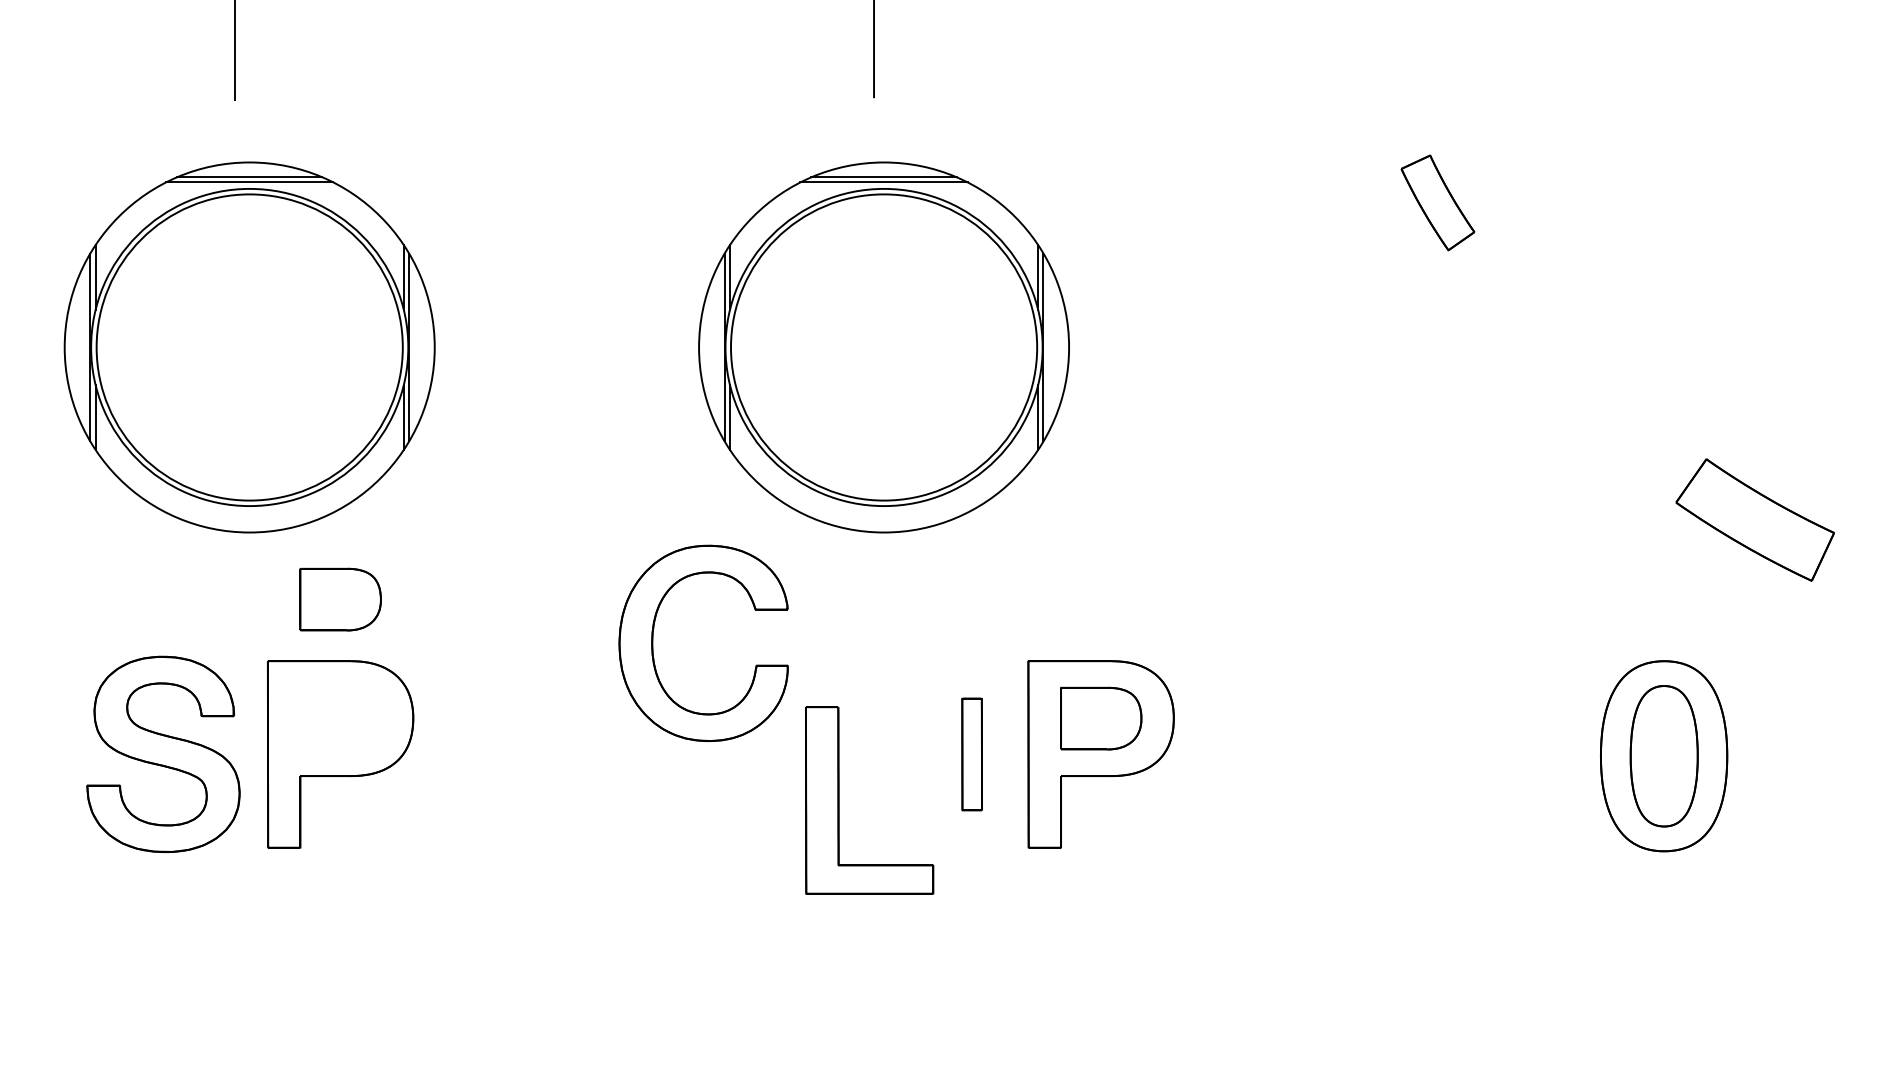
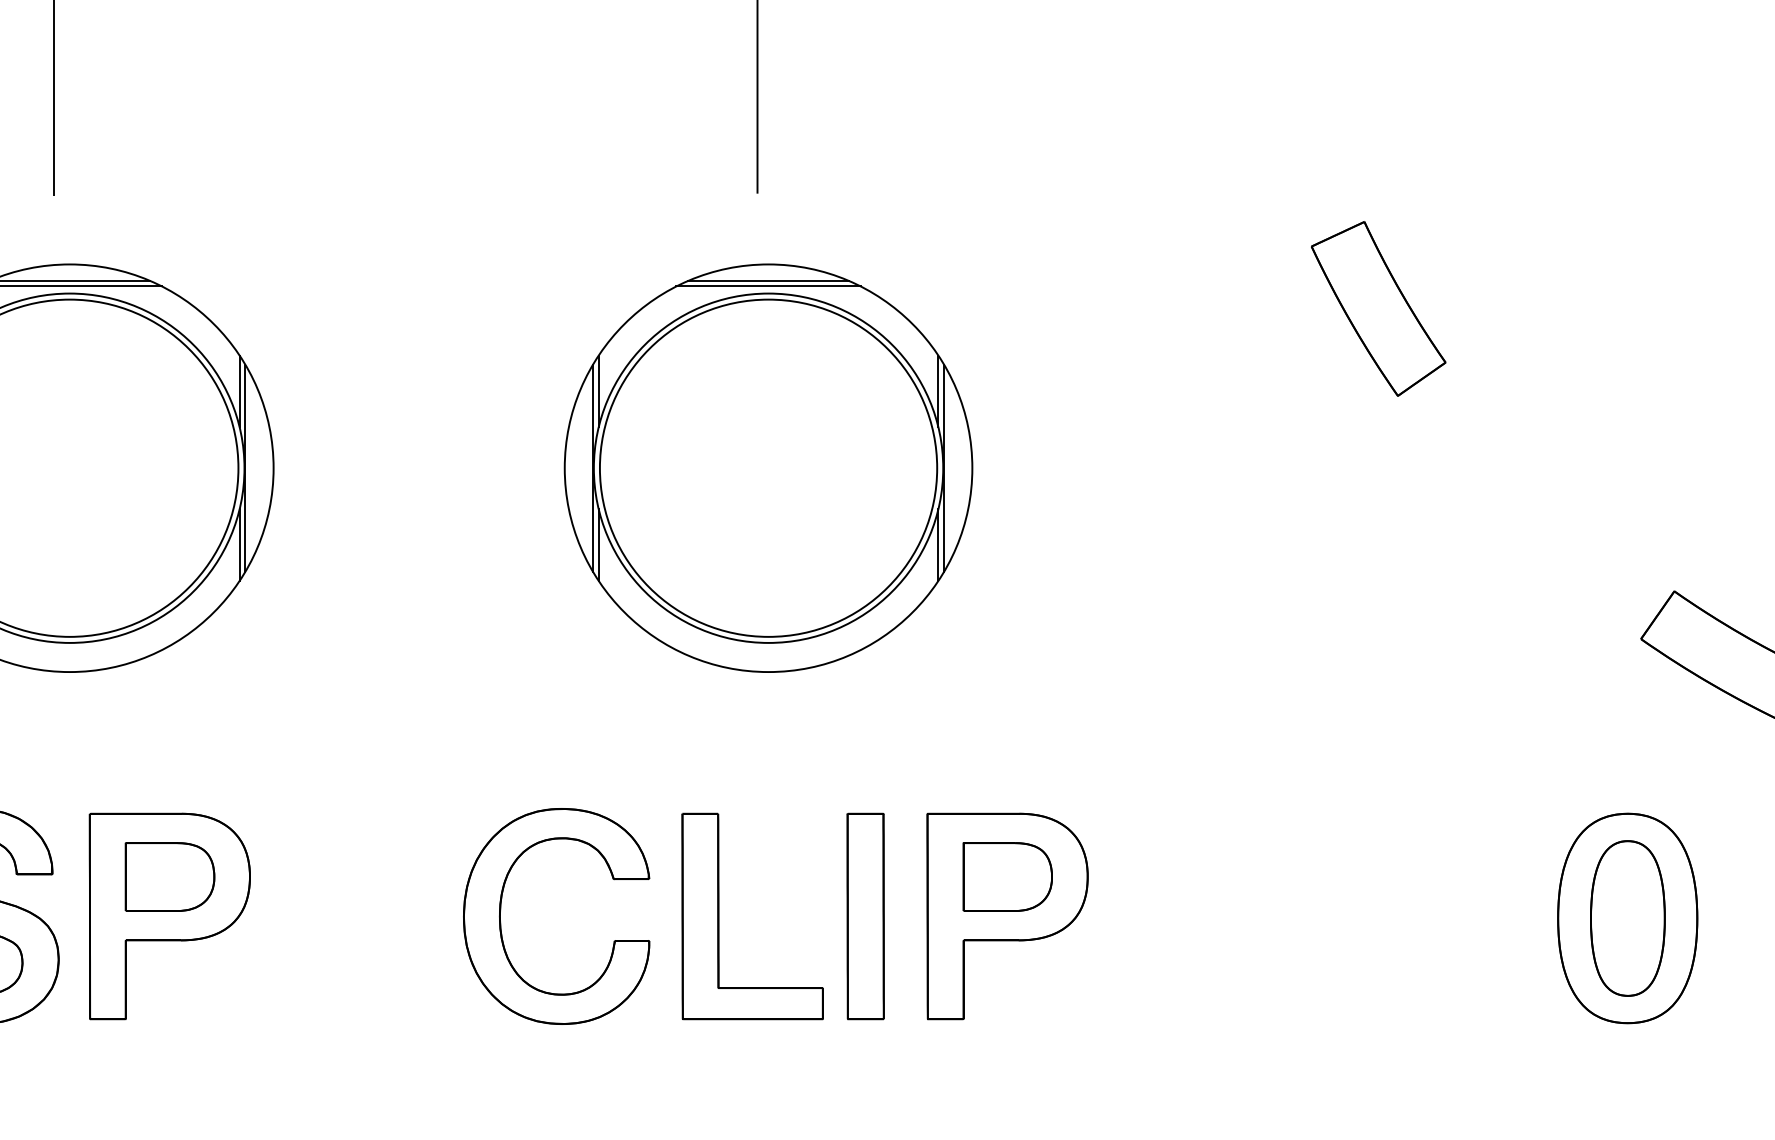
part: (1437, 202) -> (1378, 308), size x1.67
part: (340, 599) -> (169, 876), moved
part: (653, 642) -> (501, 915), moved
part: (971, 754) -> (864, 916), size x1.67
part: (839, 800) -> (719, 916), moved

